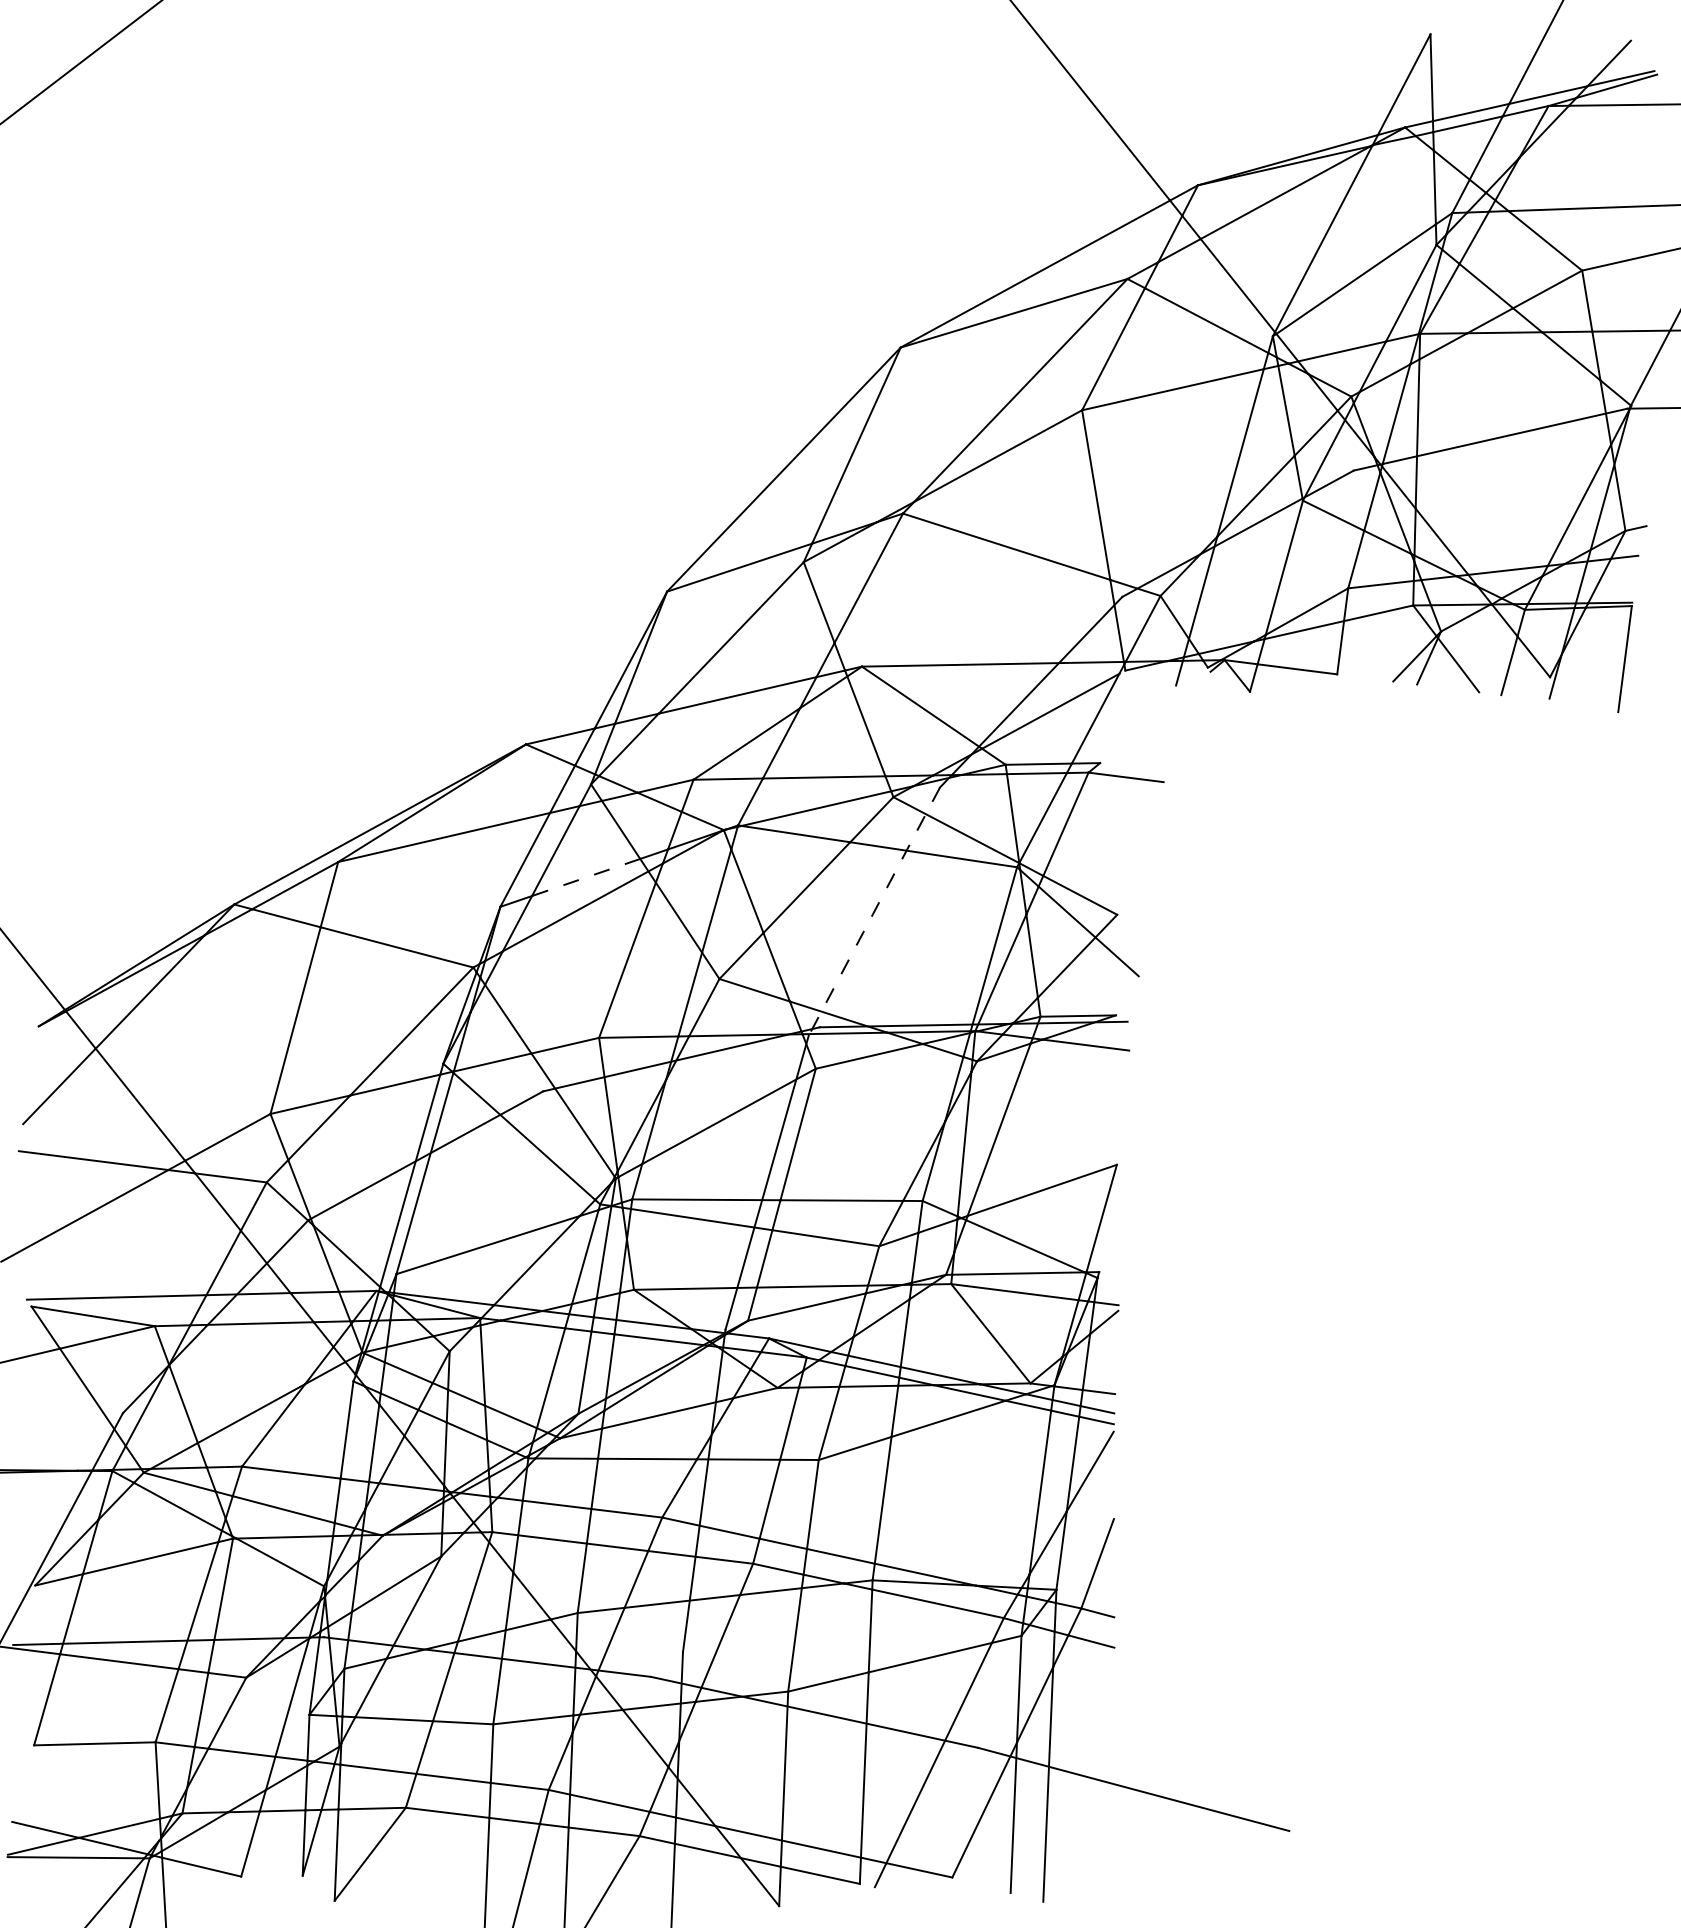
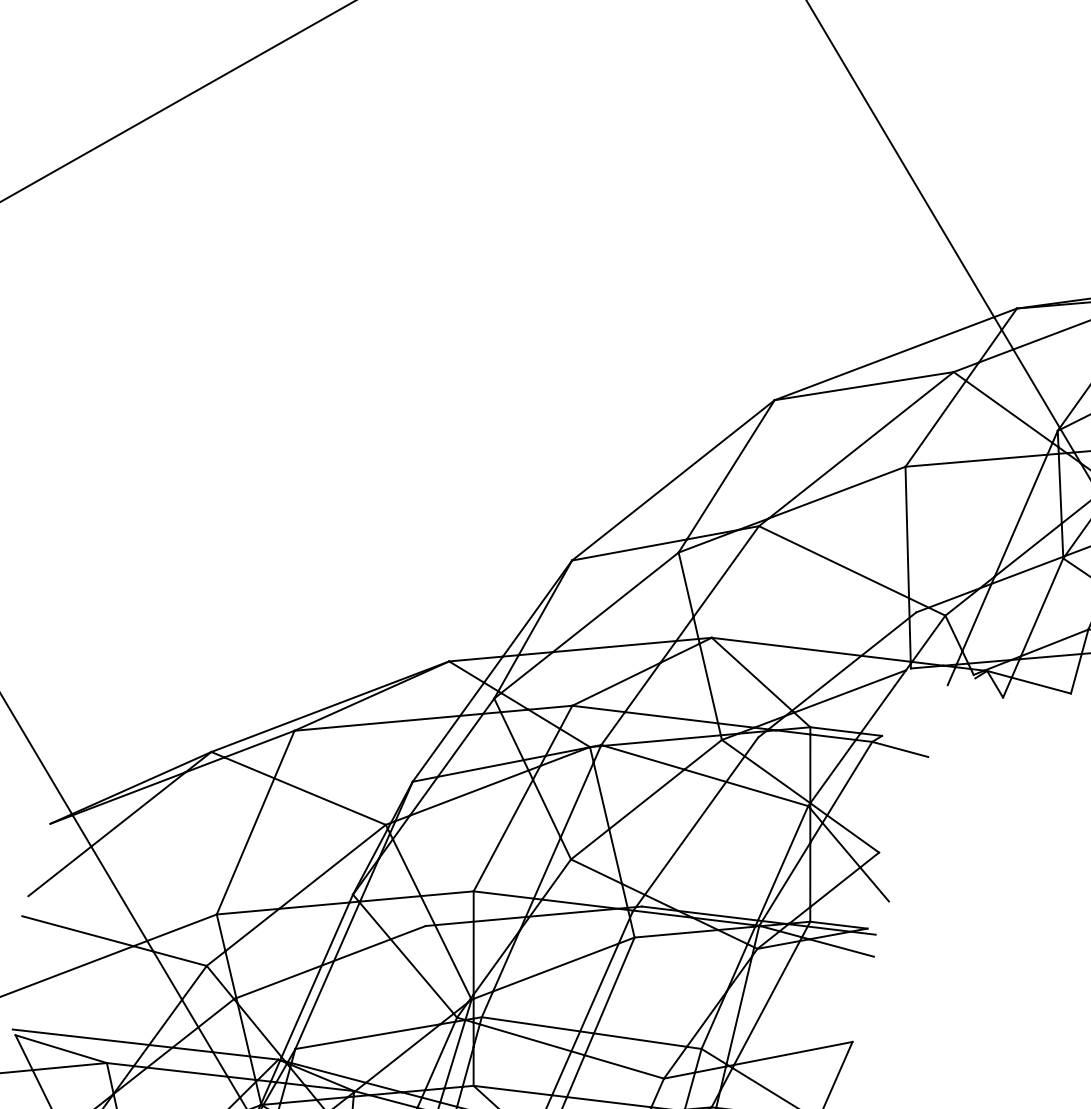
line: (585, 877) -> (480, 768), dashed -> solid
line: (874, 912) -> (695, 825), dashed -> solid

